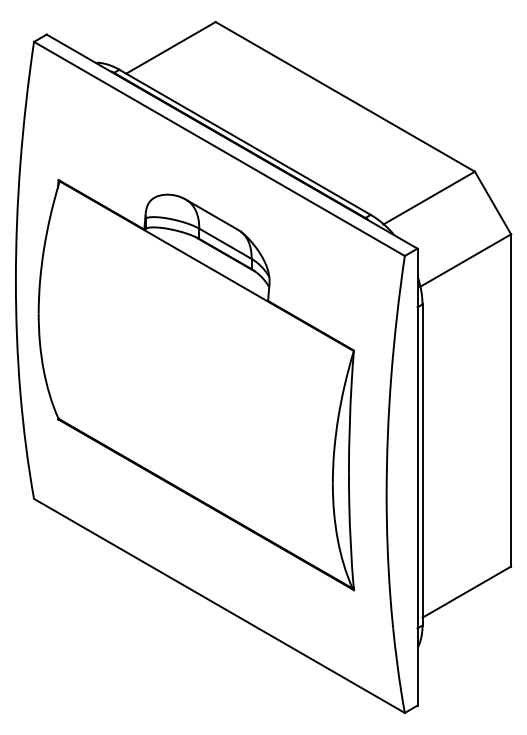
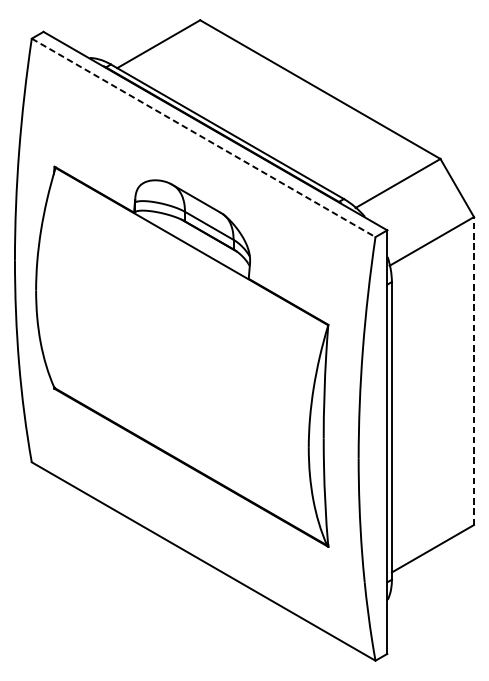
line: (219, 149) -> (203, 138), solid -> dashed
line: (511, 399) -> (474, 370), solid -> dashed

